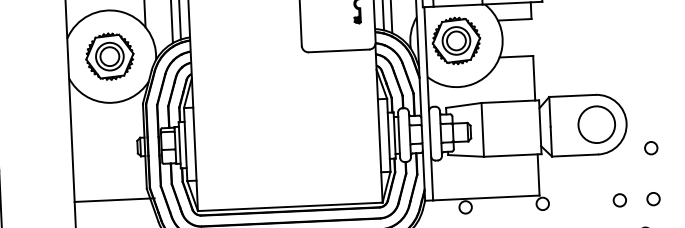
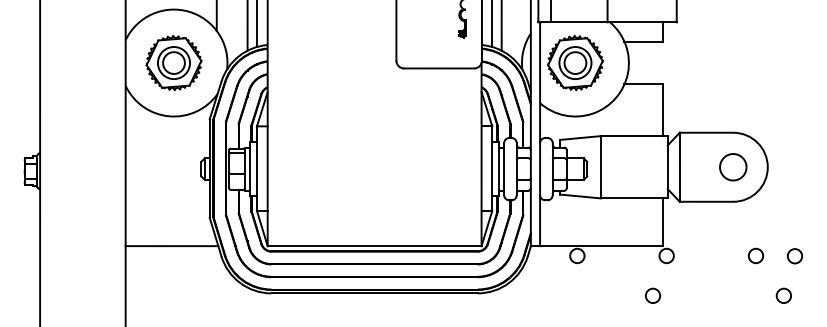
circle: (597, 124) -> (733, 167), size x0.62
circle: (650, 148) -> (794, 197), removed
line: (114, 200) -> (171, 246), moved

